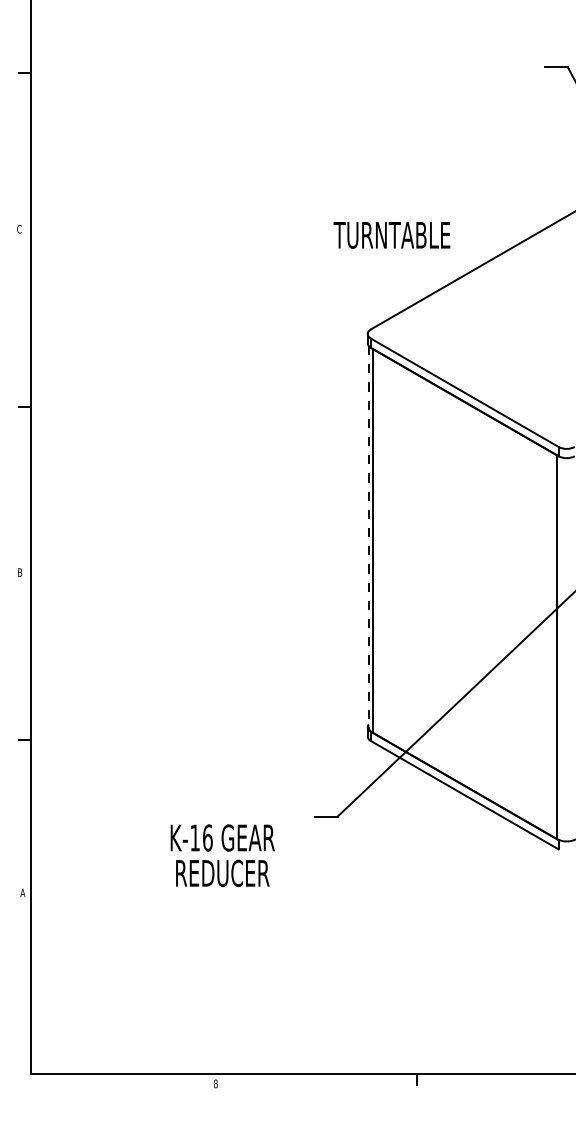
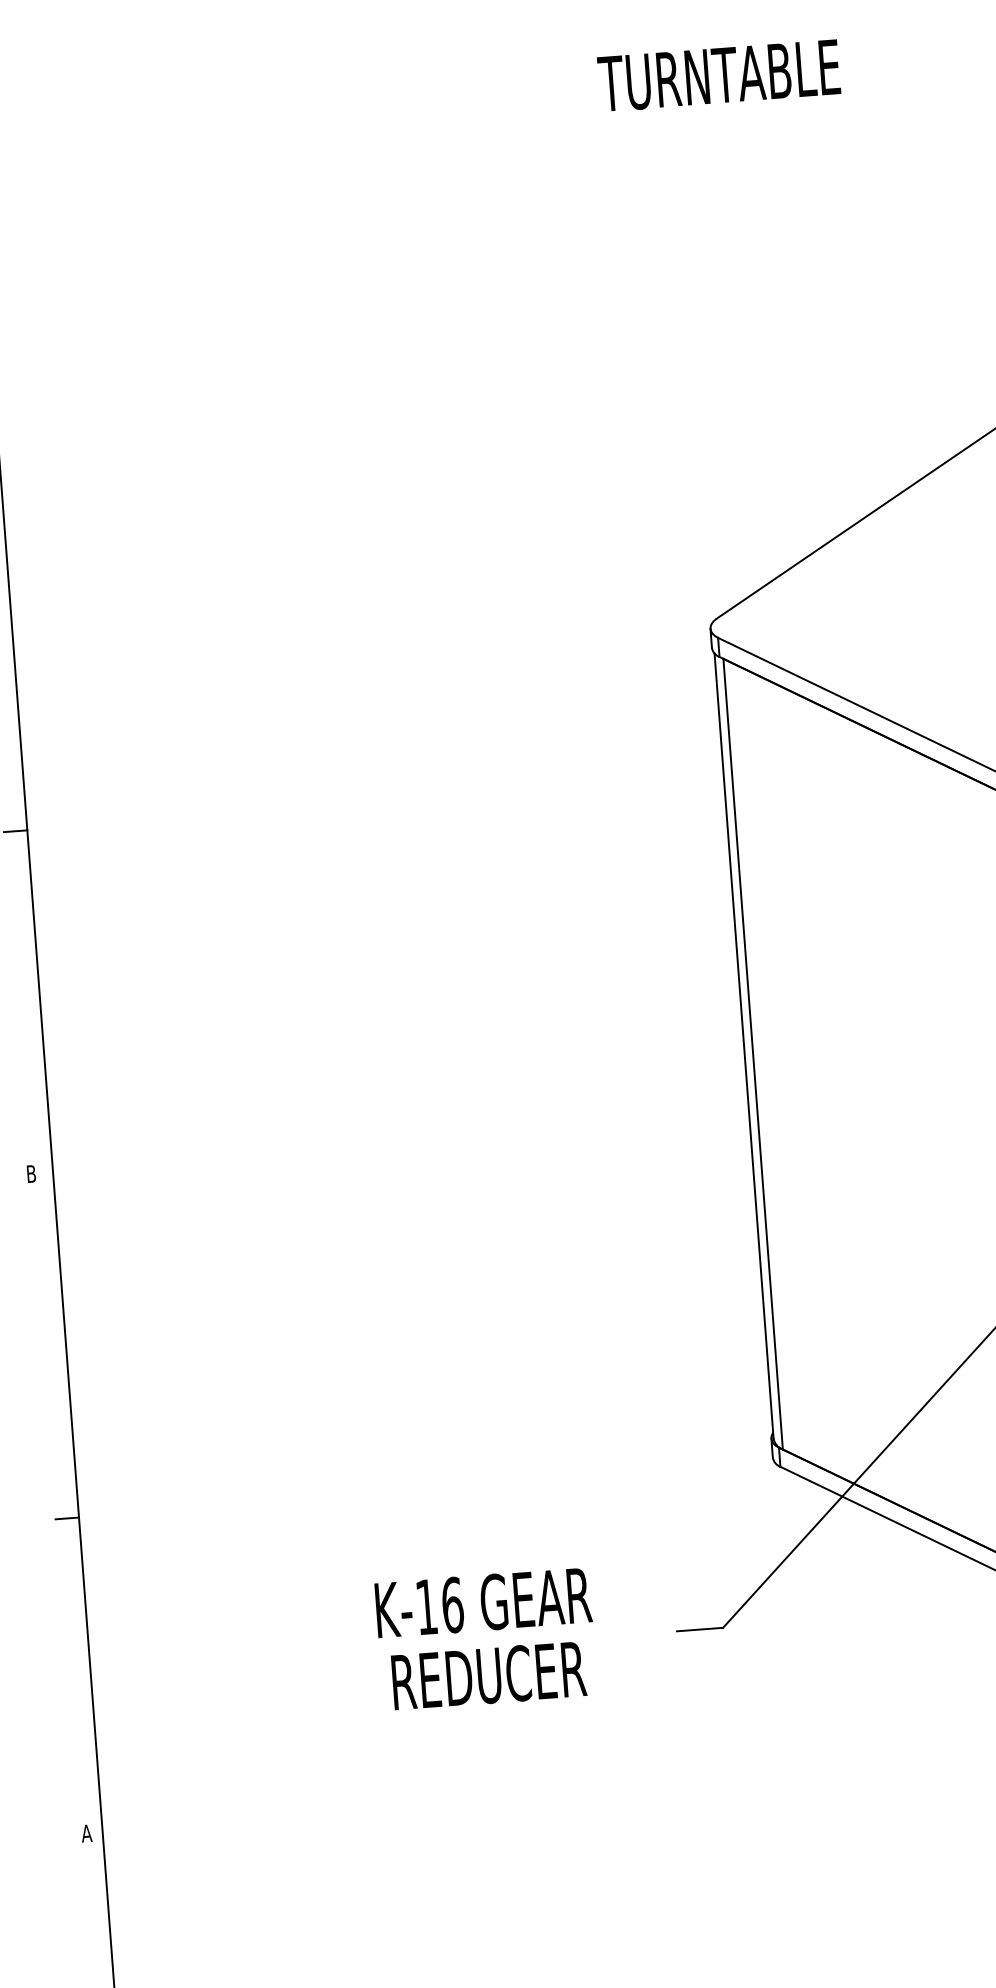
text: (391, 235) -> (718, 76), moved
line: (368, 536) -> (743, 1045), dashed -> solid
text: (222, 855) -> (485, 1638), moved

